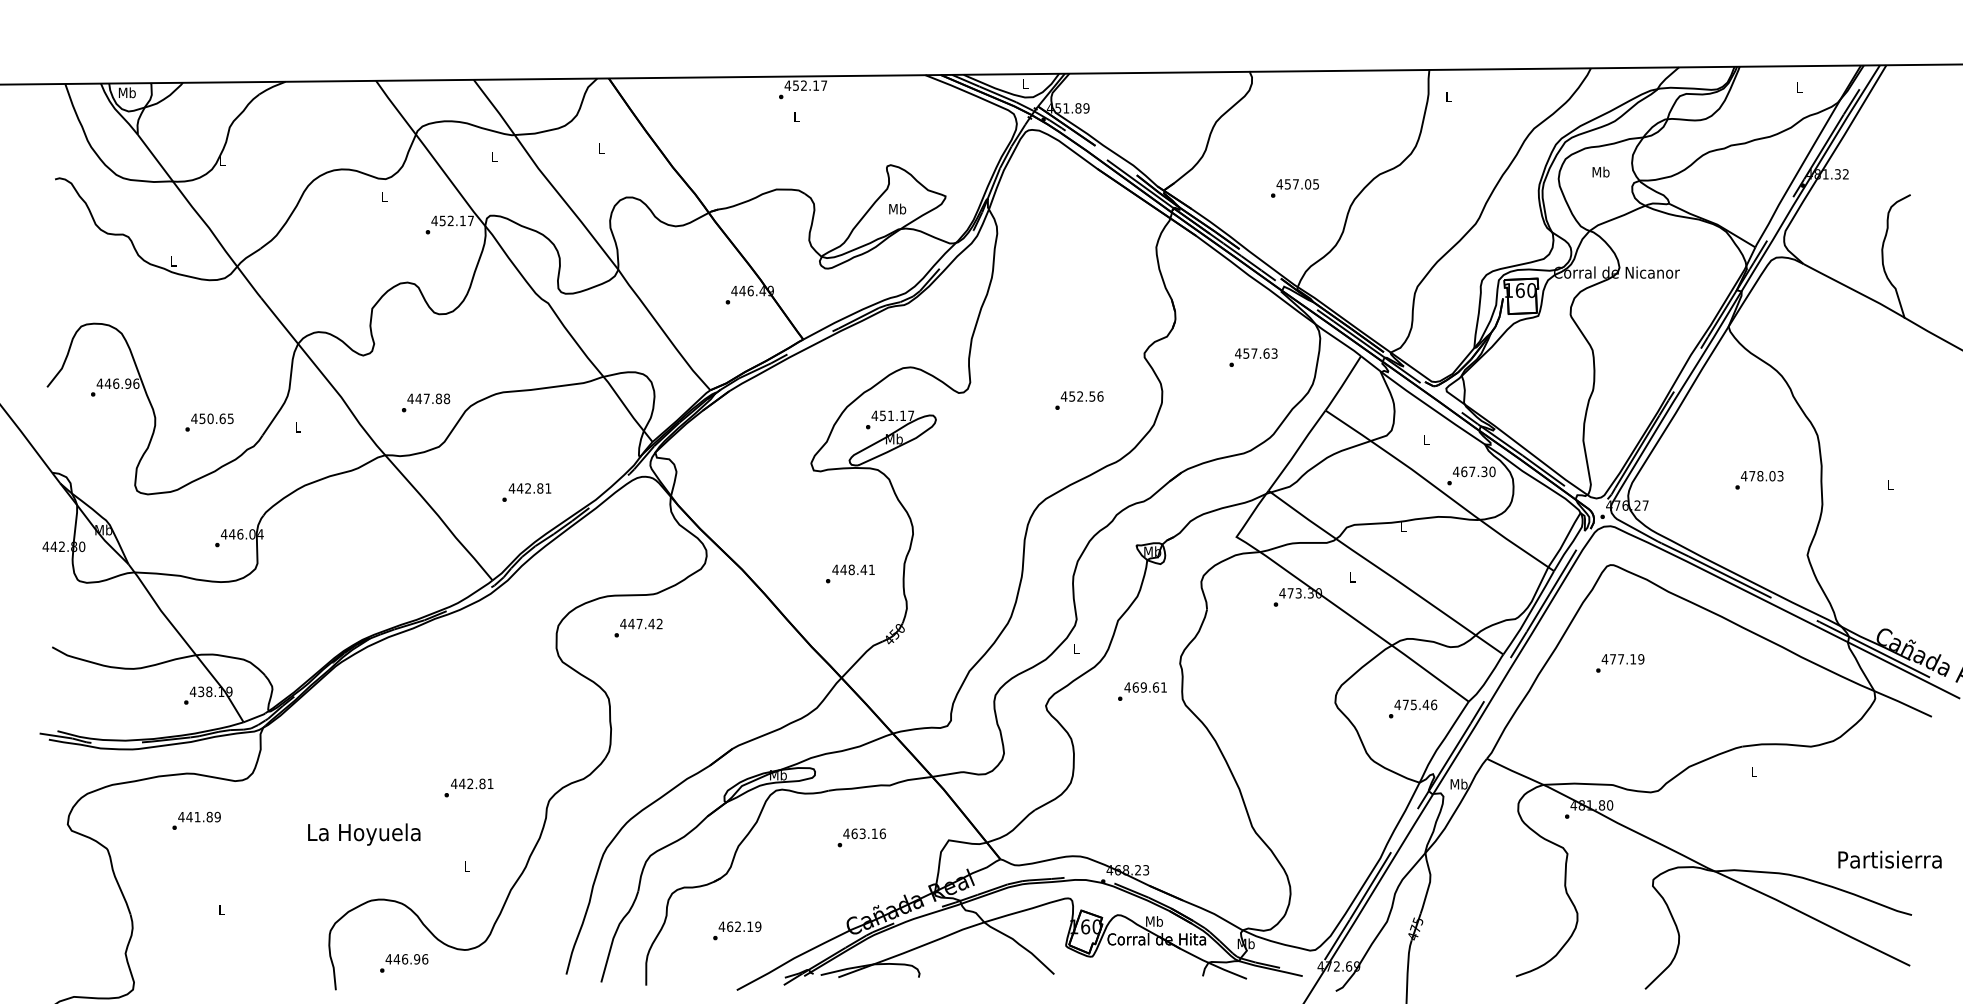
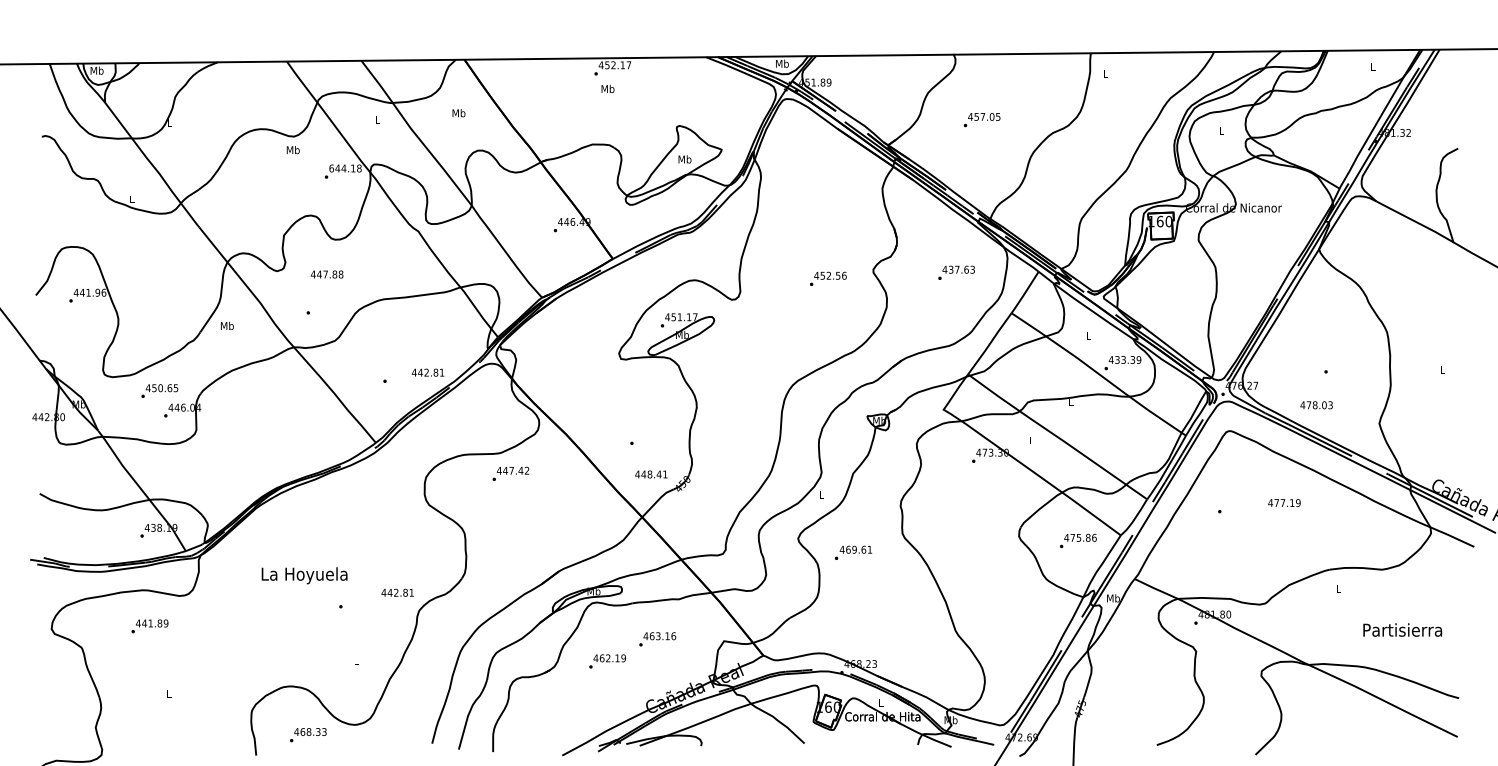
text: (1024, 83) -> (781, 63), L -> Mb
text: (796, 116) -> (607, 88), L -> Mb
text: (601, 148) -> (458, 113), L -> Mb
text: (1600, 171) -> (1221, 130), Mb -> L
text: (1294, 188) -> (981, 120), moved
text: (384, 196) -> (293, 149), L -> Mb
text: (452, 220) -> (345, 168), 452.17 -> 644.18
text: (1246, 352) -> (951, 268), 457.63 -> 437.63
text: (116, 383) -> (88, 292), 446.96 -> 441.96
text: (428, 398) -> (326, 274), moved
text: (1079, 400) -> (828, 278), moved
text: (209, 422) -> (159, 391), moved
text: (297, 426) -> (226, 325), L -> Mb
text: (1478, 471) -> (1128, 359), 467.30 -> 433.39
text: (1762, 476) -> (1316, 405), moved
text: (529, 488) -> (427, 372), moved
text: (853, 569) -> (651, 474), moved
text: (638, 627) -> (510, 473), moved
text: (1622, 659) -> (1284, 503), moved
text: (1142, 691) -> (853, 552), moved
text: (1425, 704) -> (1087, 537), 475.46 -> 475.86
text: (472, 783) -> (397, 592), moved
text: (364, 834) -> (304, 575), moved
text: (1889, 859) -> (1402, 629), moved
text: (1154, 921) -> (881, 703), Mb -> L
text: (737, 930) -> (607, 661), moved
text: (410, 959) -> (313, 732), 446.96 -> 468.33

